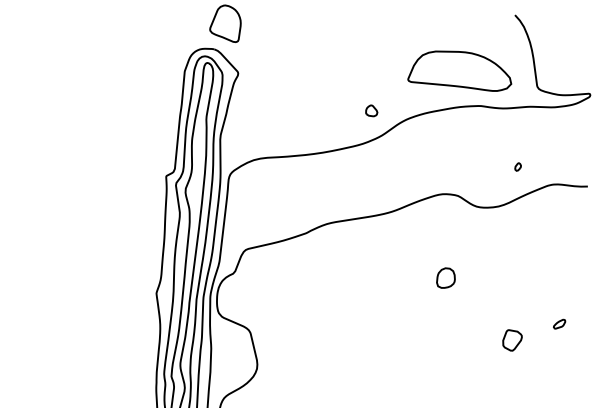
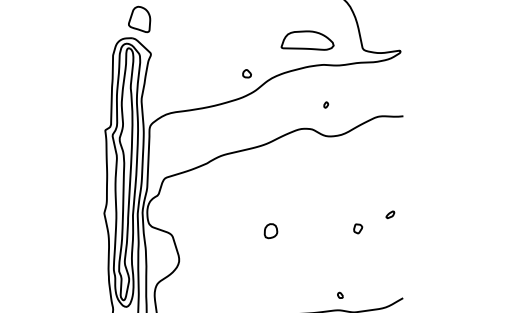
part: (460, 70) -> (307, 40), size x0.71
part: (518, 166) -> (326, 104), moved
part: (445, 278) -> (270, 231), moved
part: (513, 340) -> (358, 228), size x0.62

